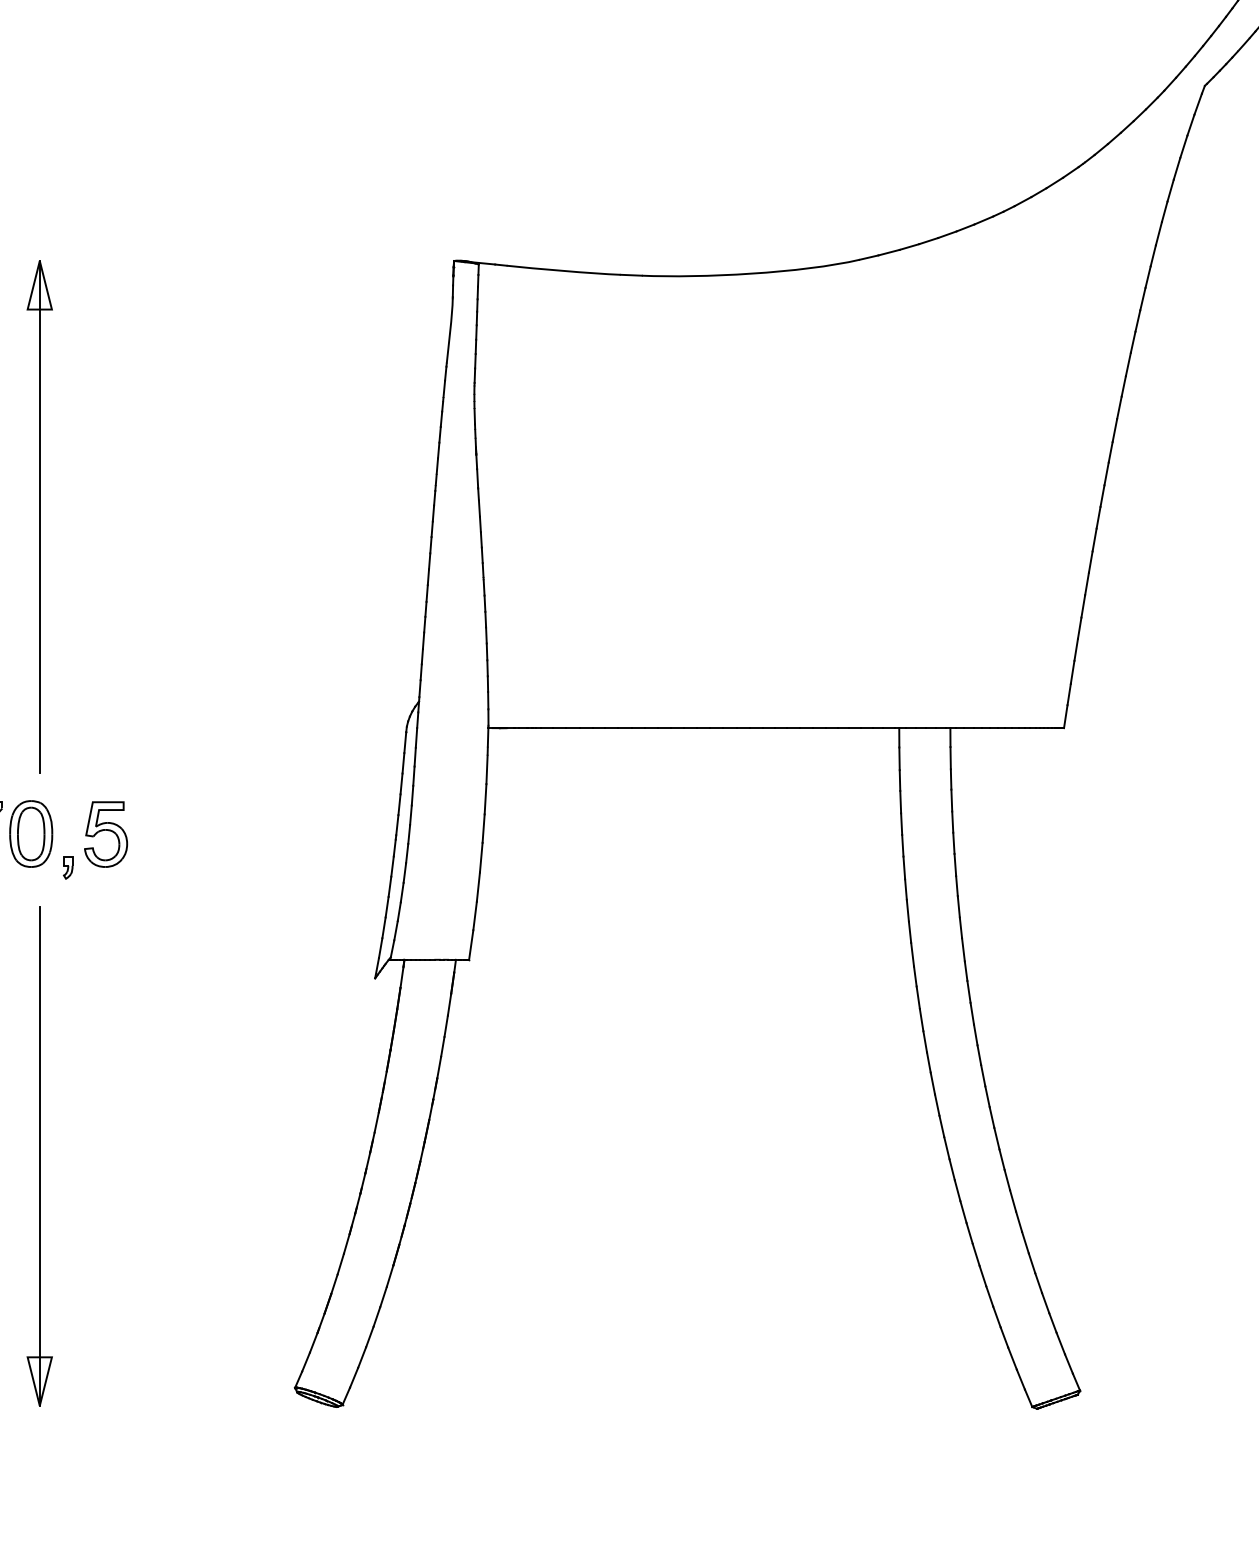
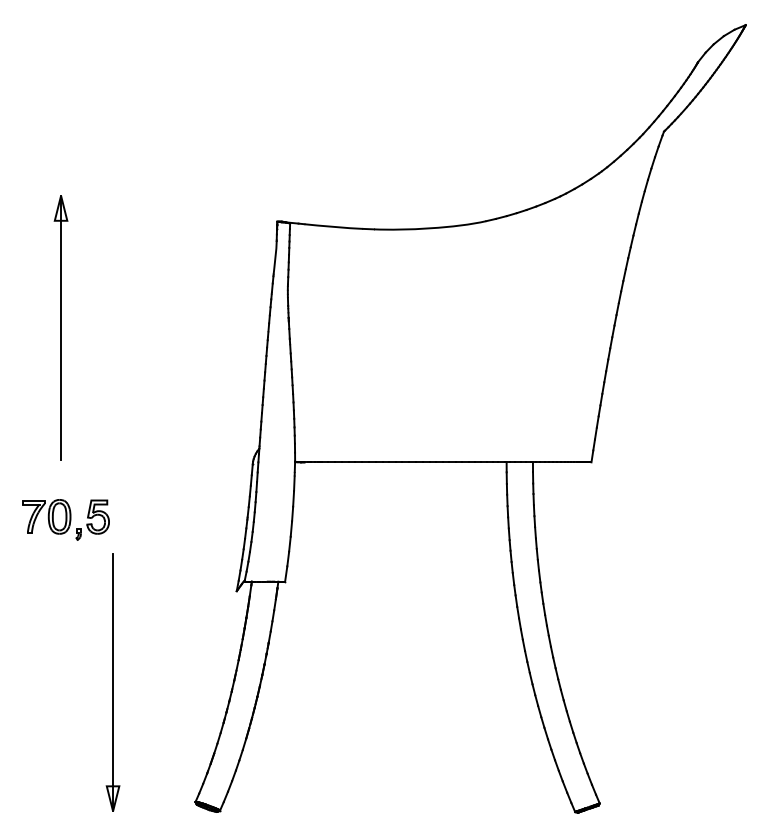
part: (38, 516) -> (60, 327), moved
part: (38, 1155) -> (112, 682), moved

